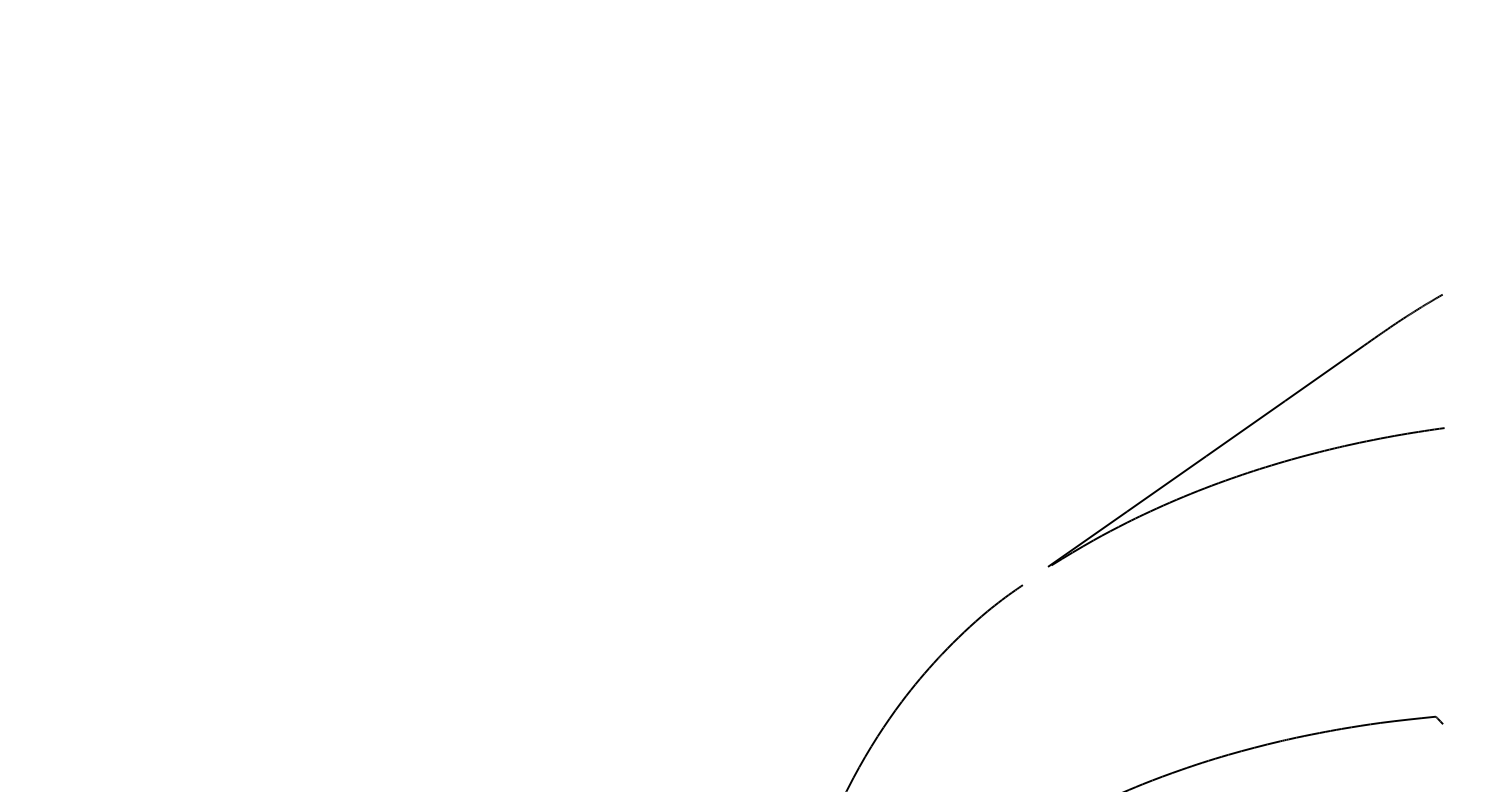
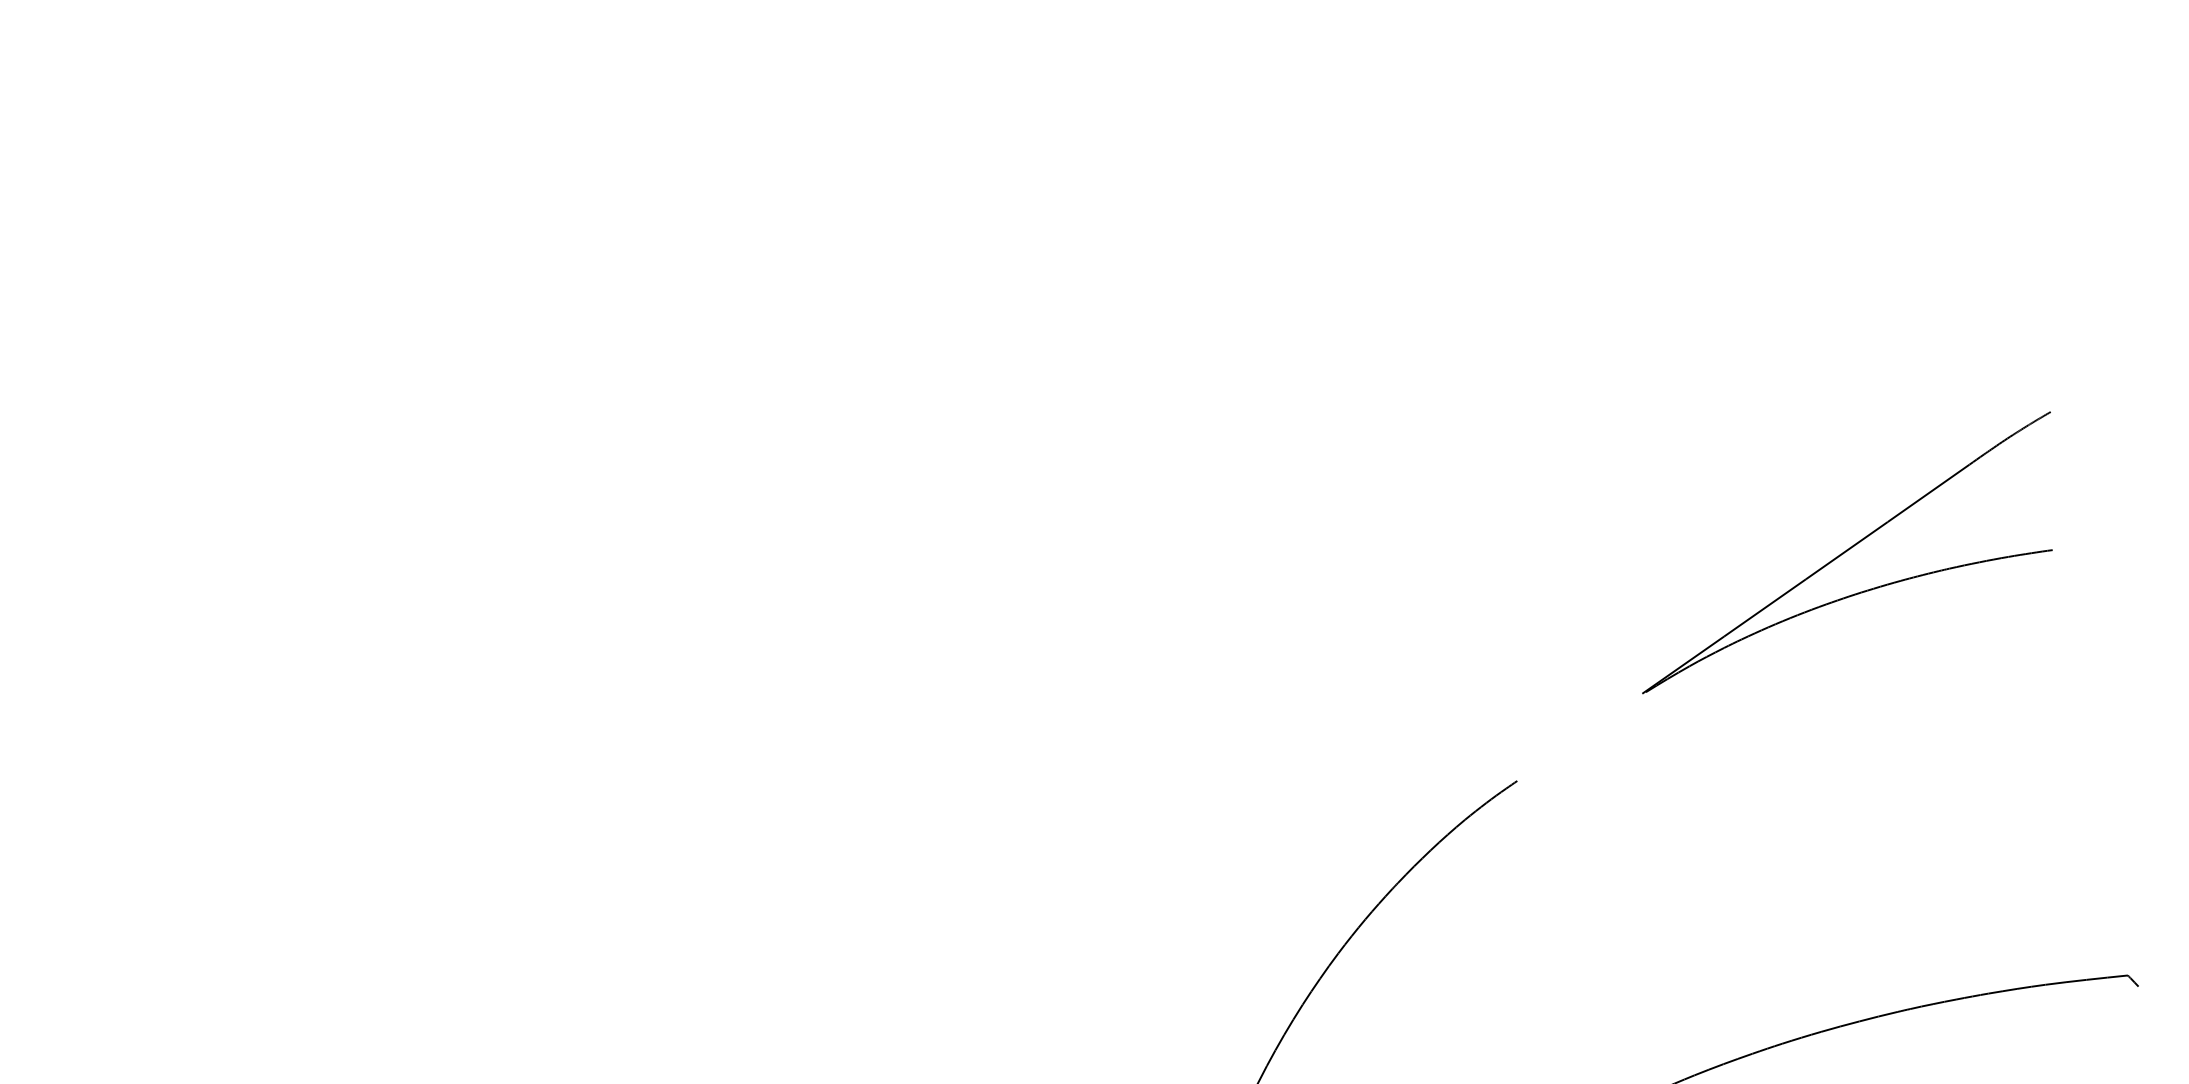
part: (1245, 430) -> (1846, 552), size x0.7

